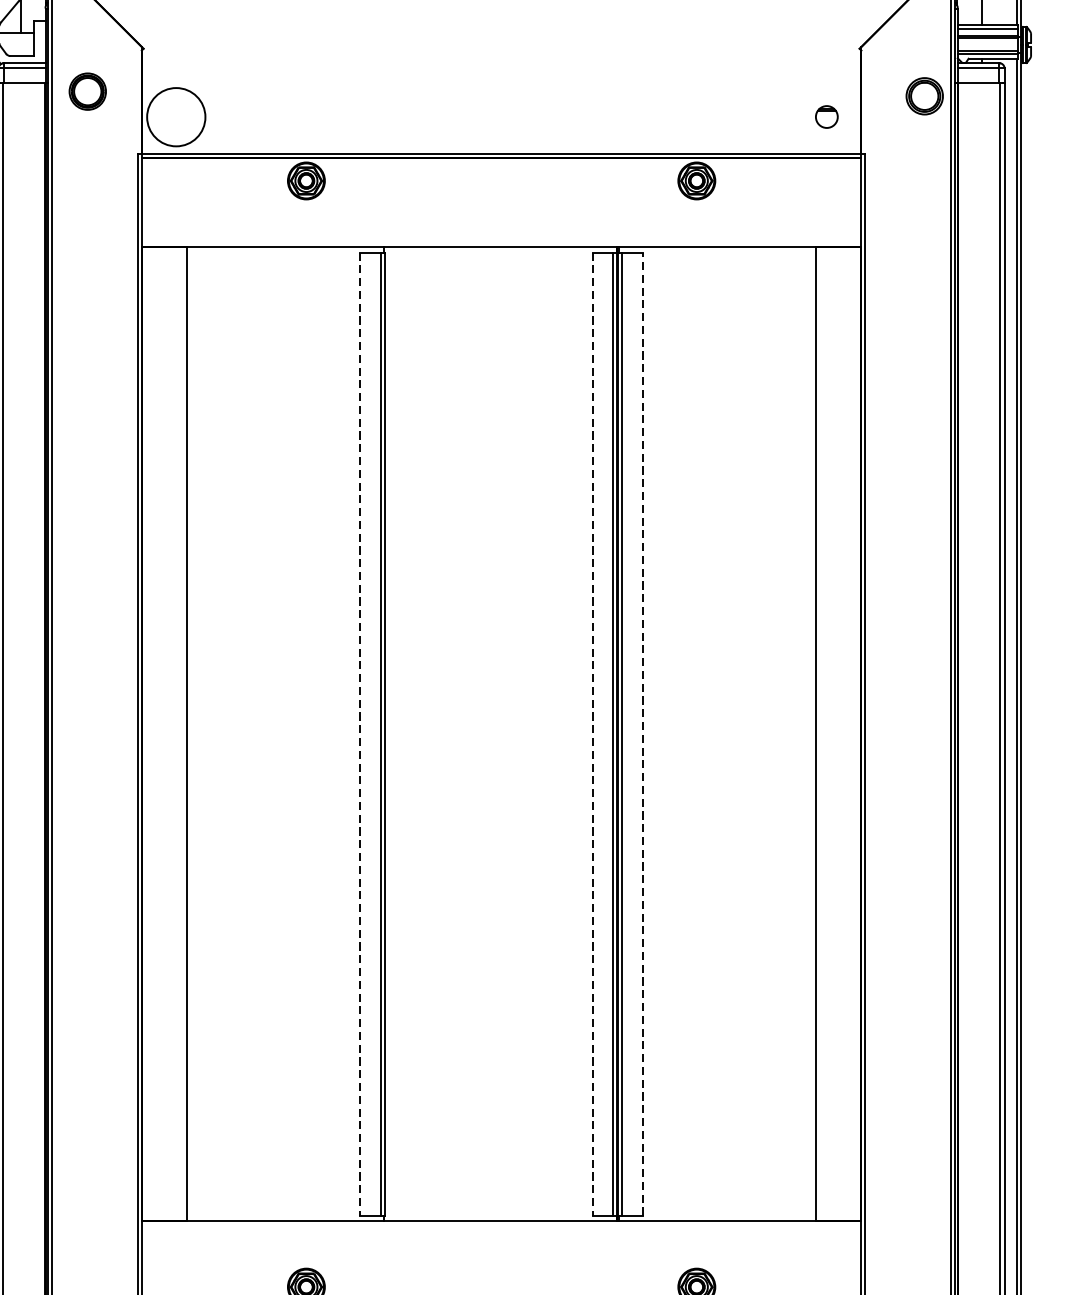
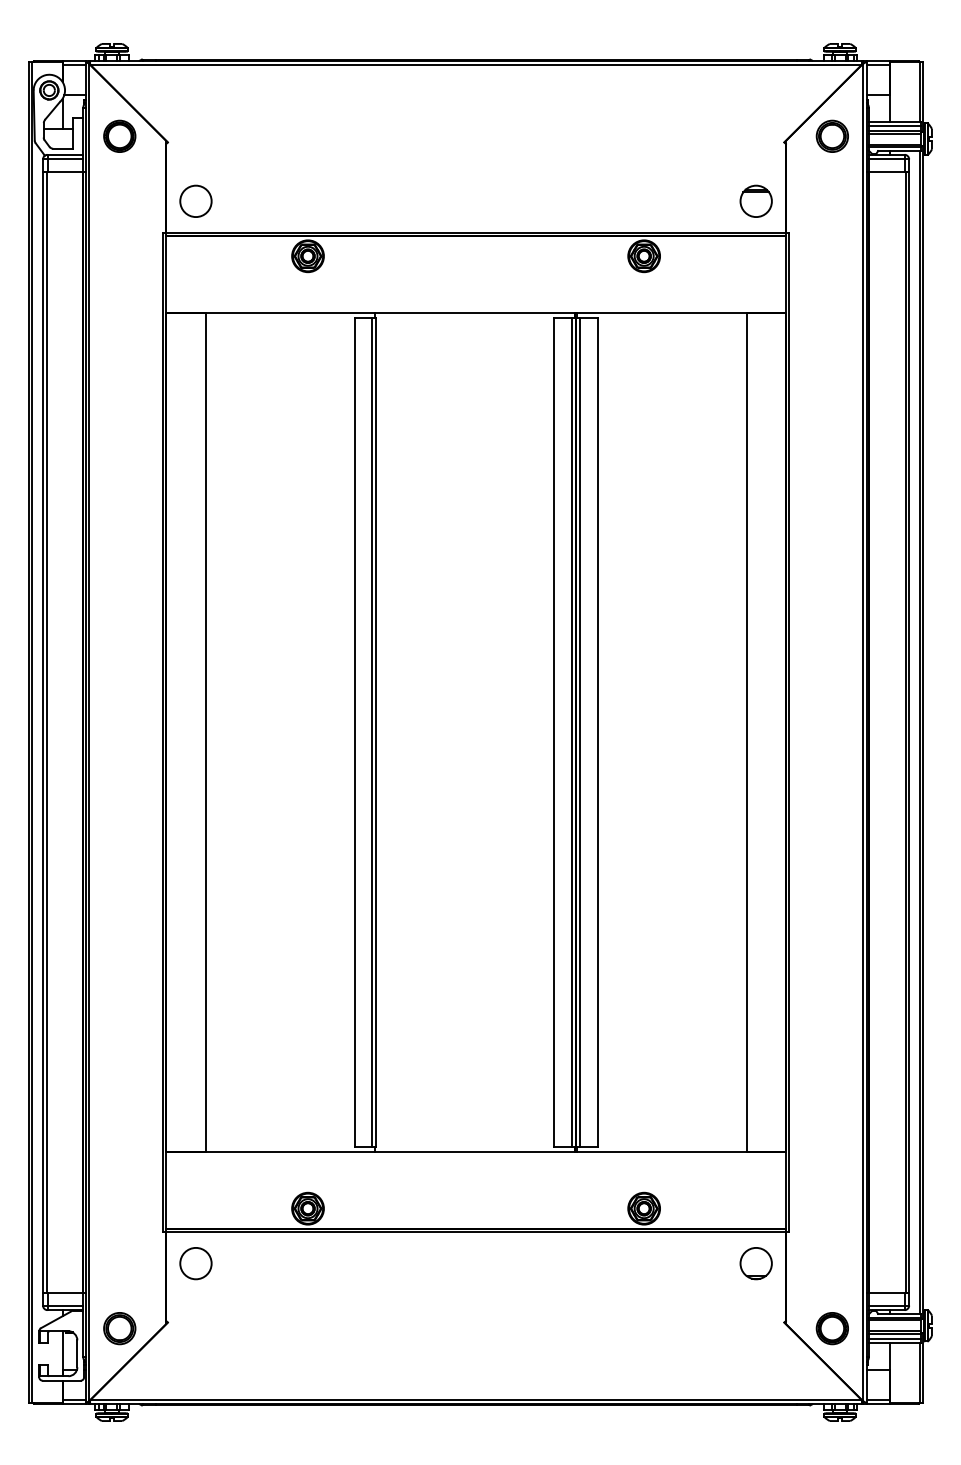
part: (87, 90) -> (119, 135), moved
part: (923, 95) -> (831, 135), moved
part: (826, 116) -> (755, 200), size x1.67
circle: (175, 117) -> (195, 201), size x0.62
line: (360, 734) -> (354, 732), dashed -> solid
line: (592, 734) -> (554, 732), dashed -> solid
line: (642, 734) -> (597, 732), dashed -> solid

